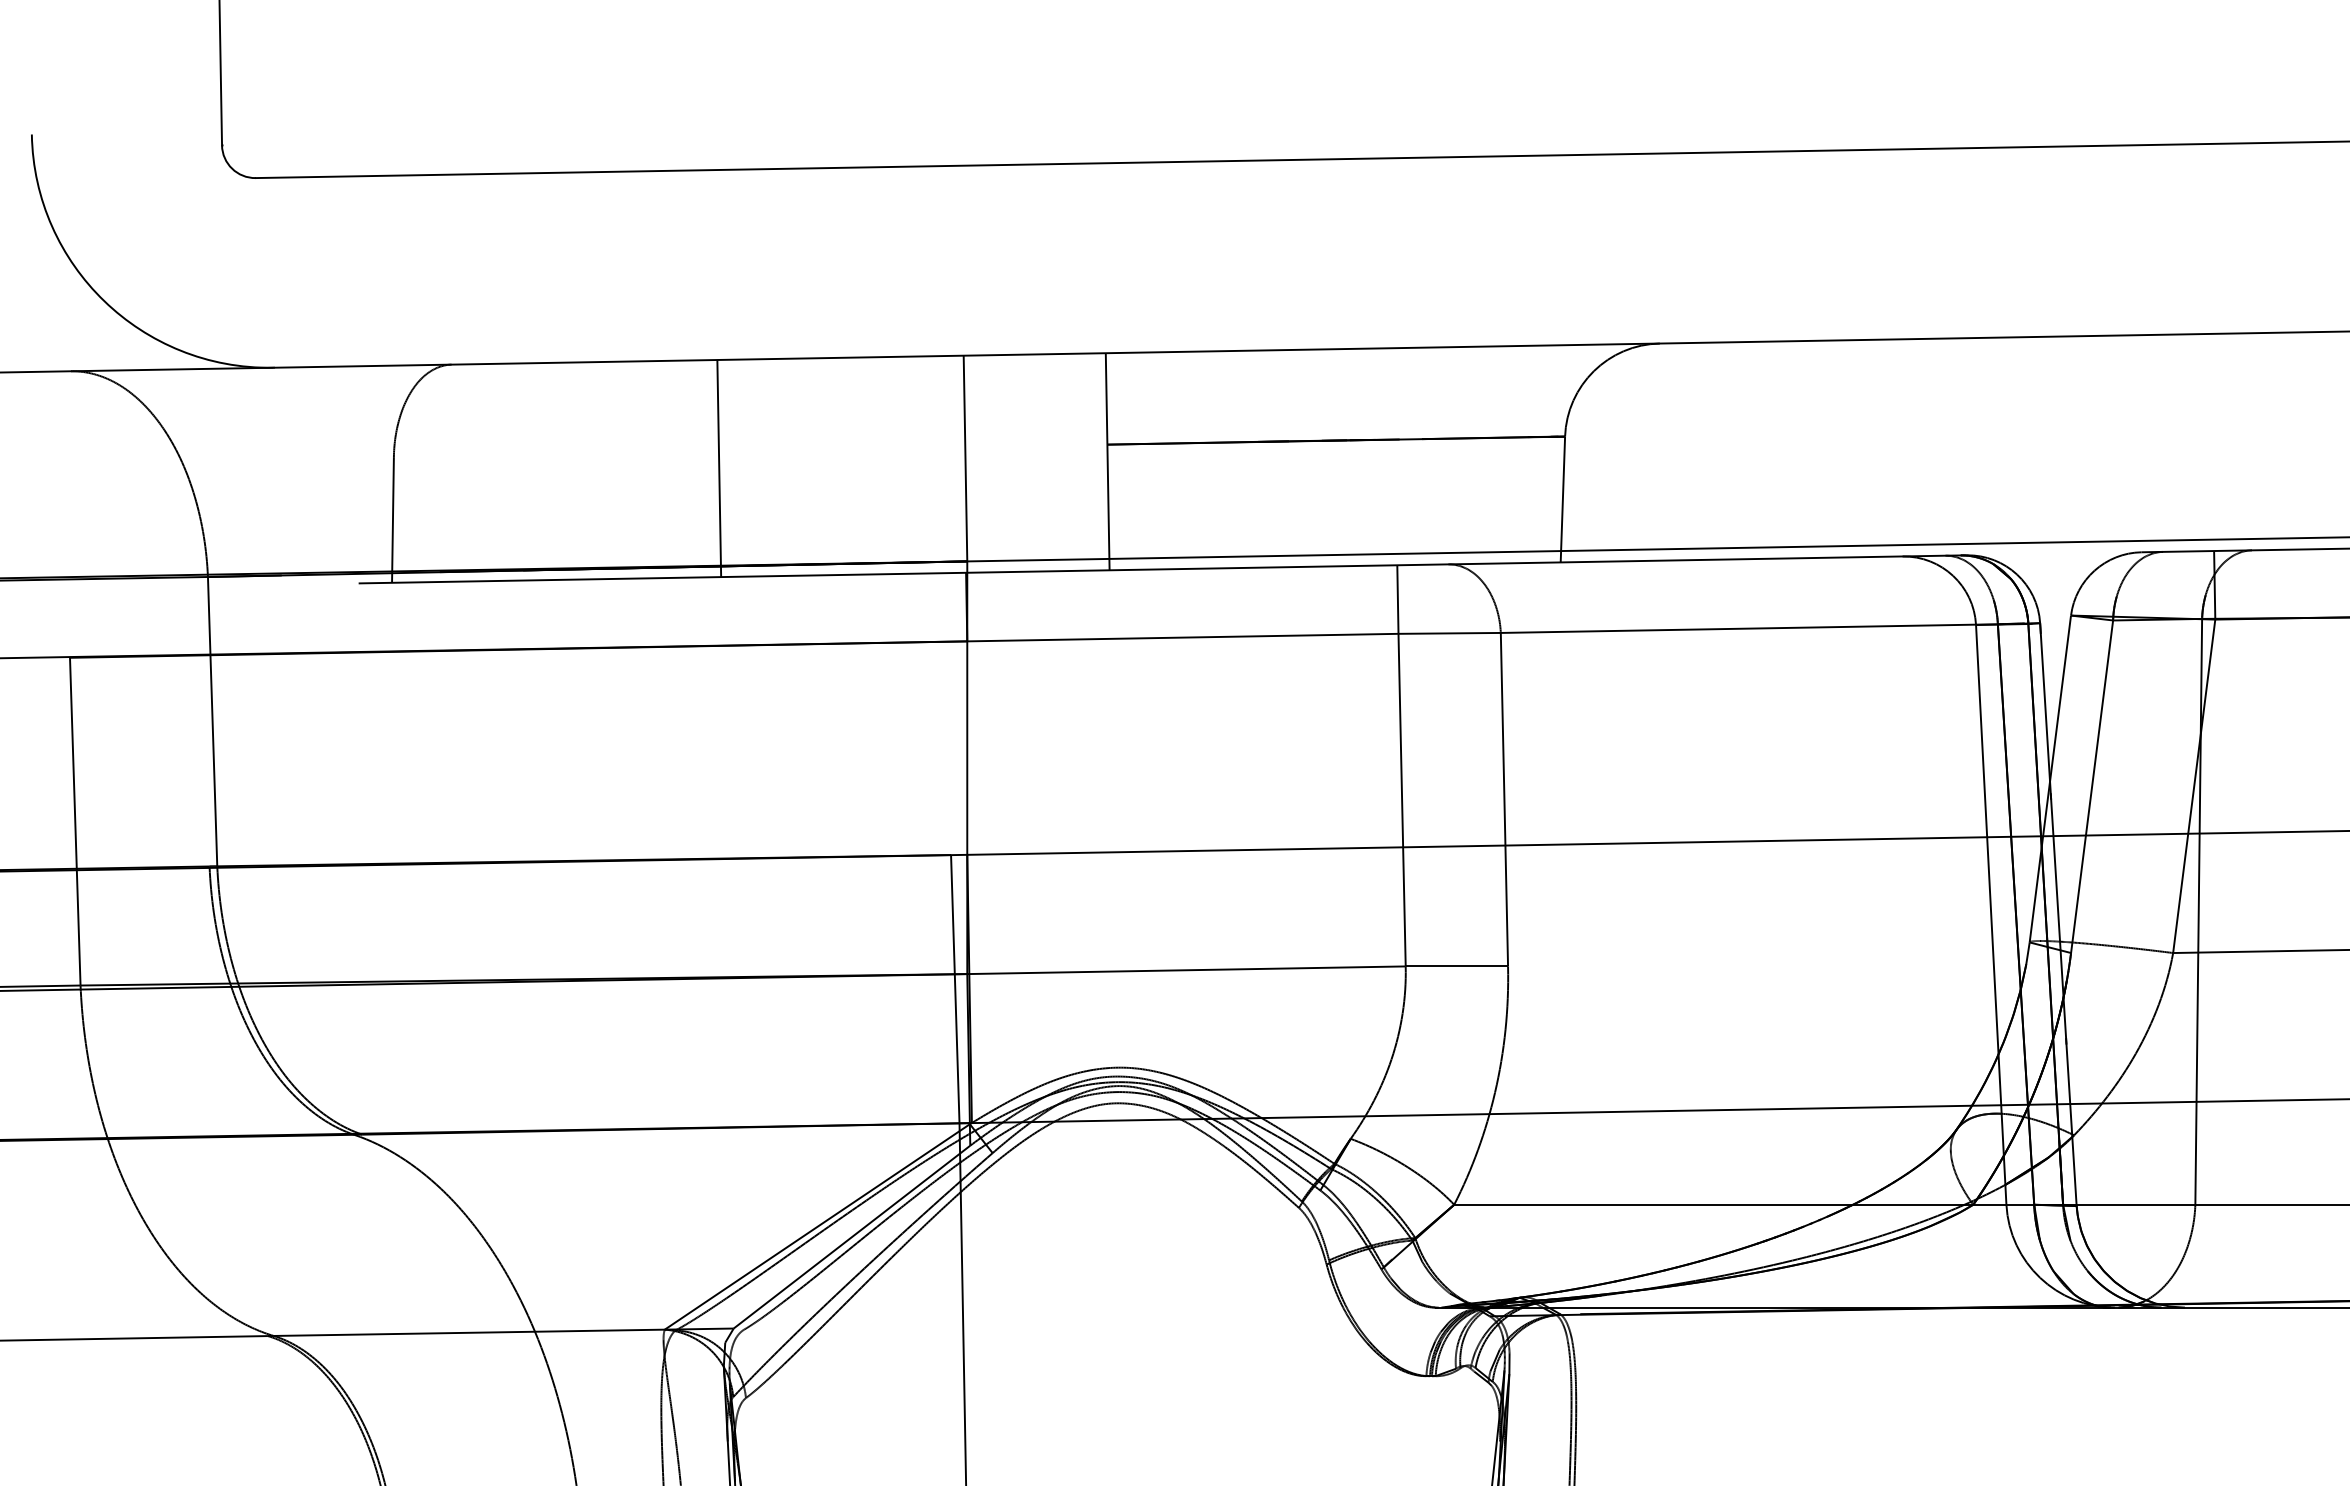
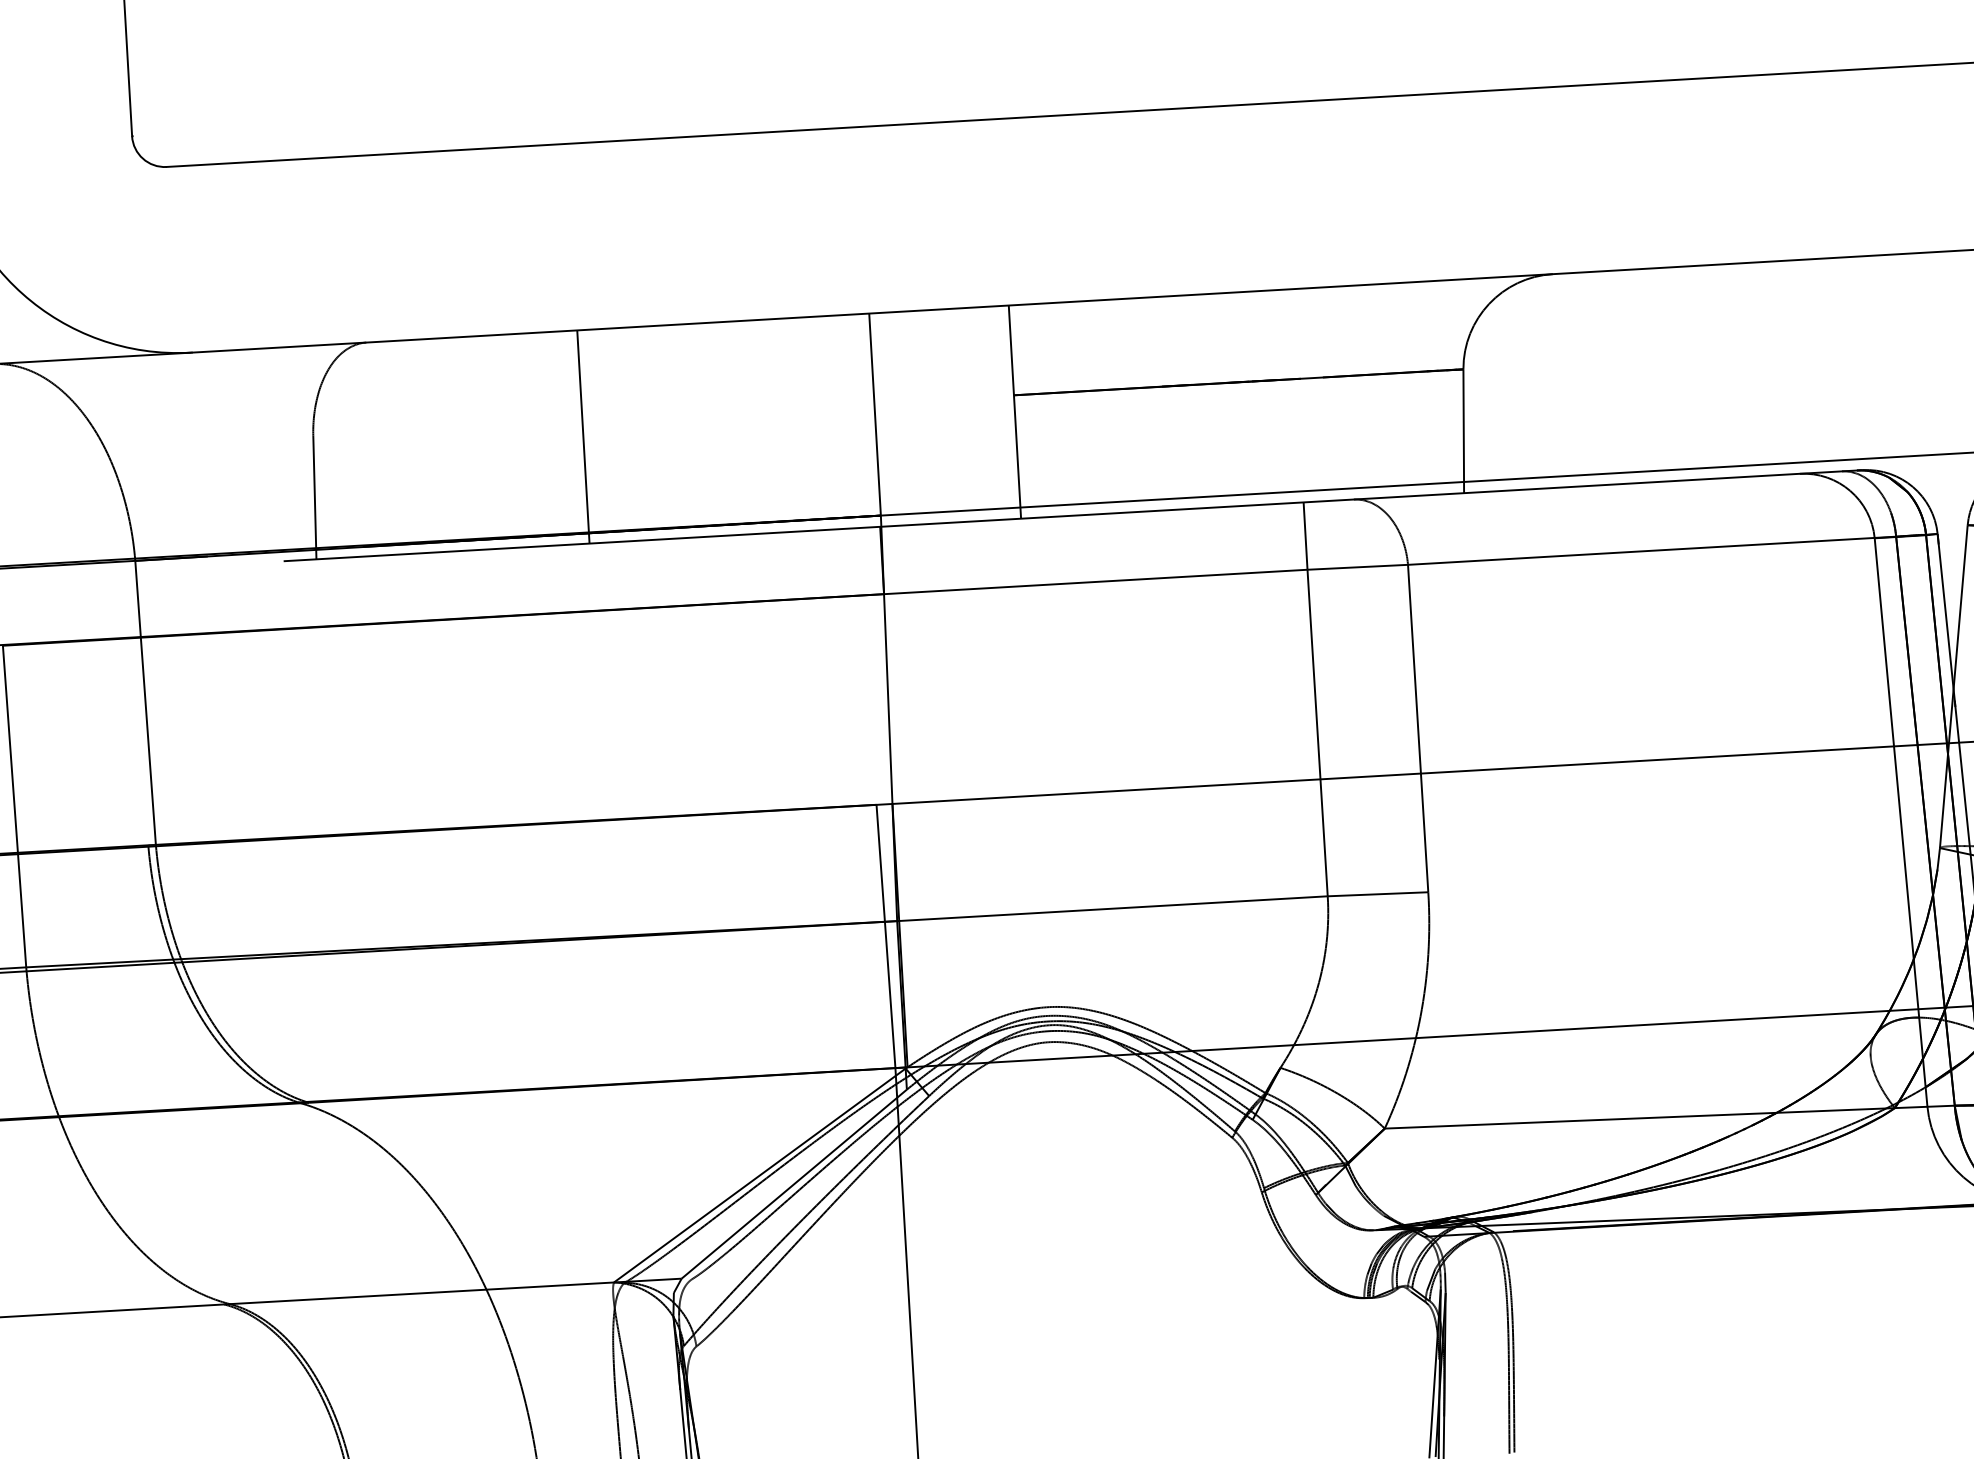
line: (719, 467) -> (583, 436), moved

